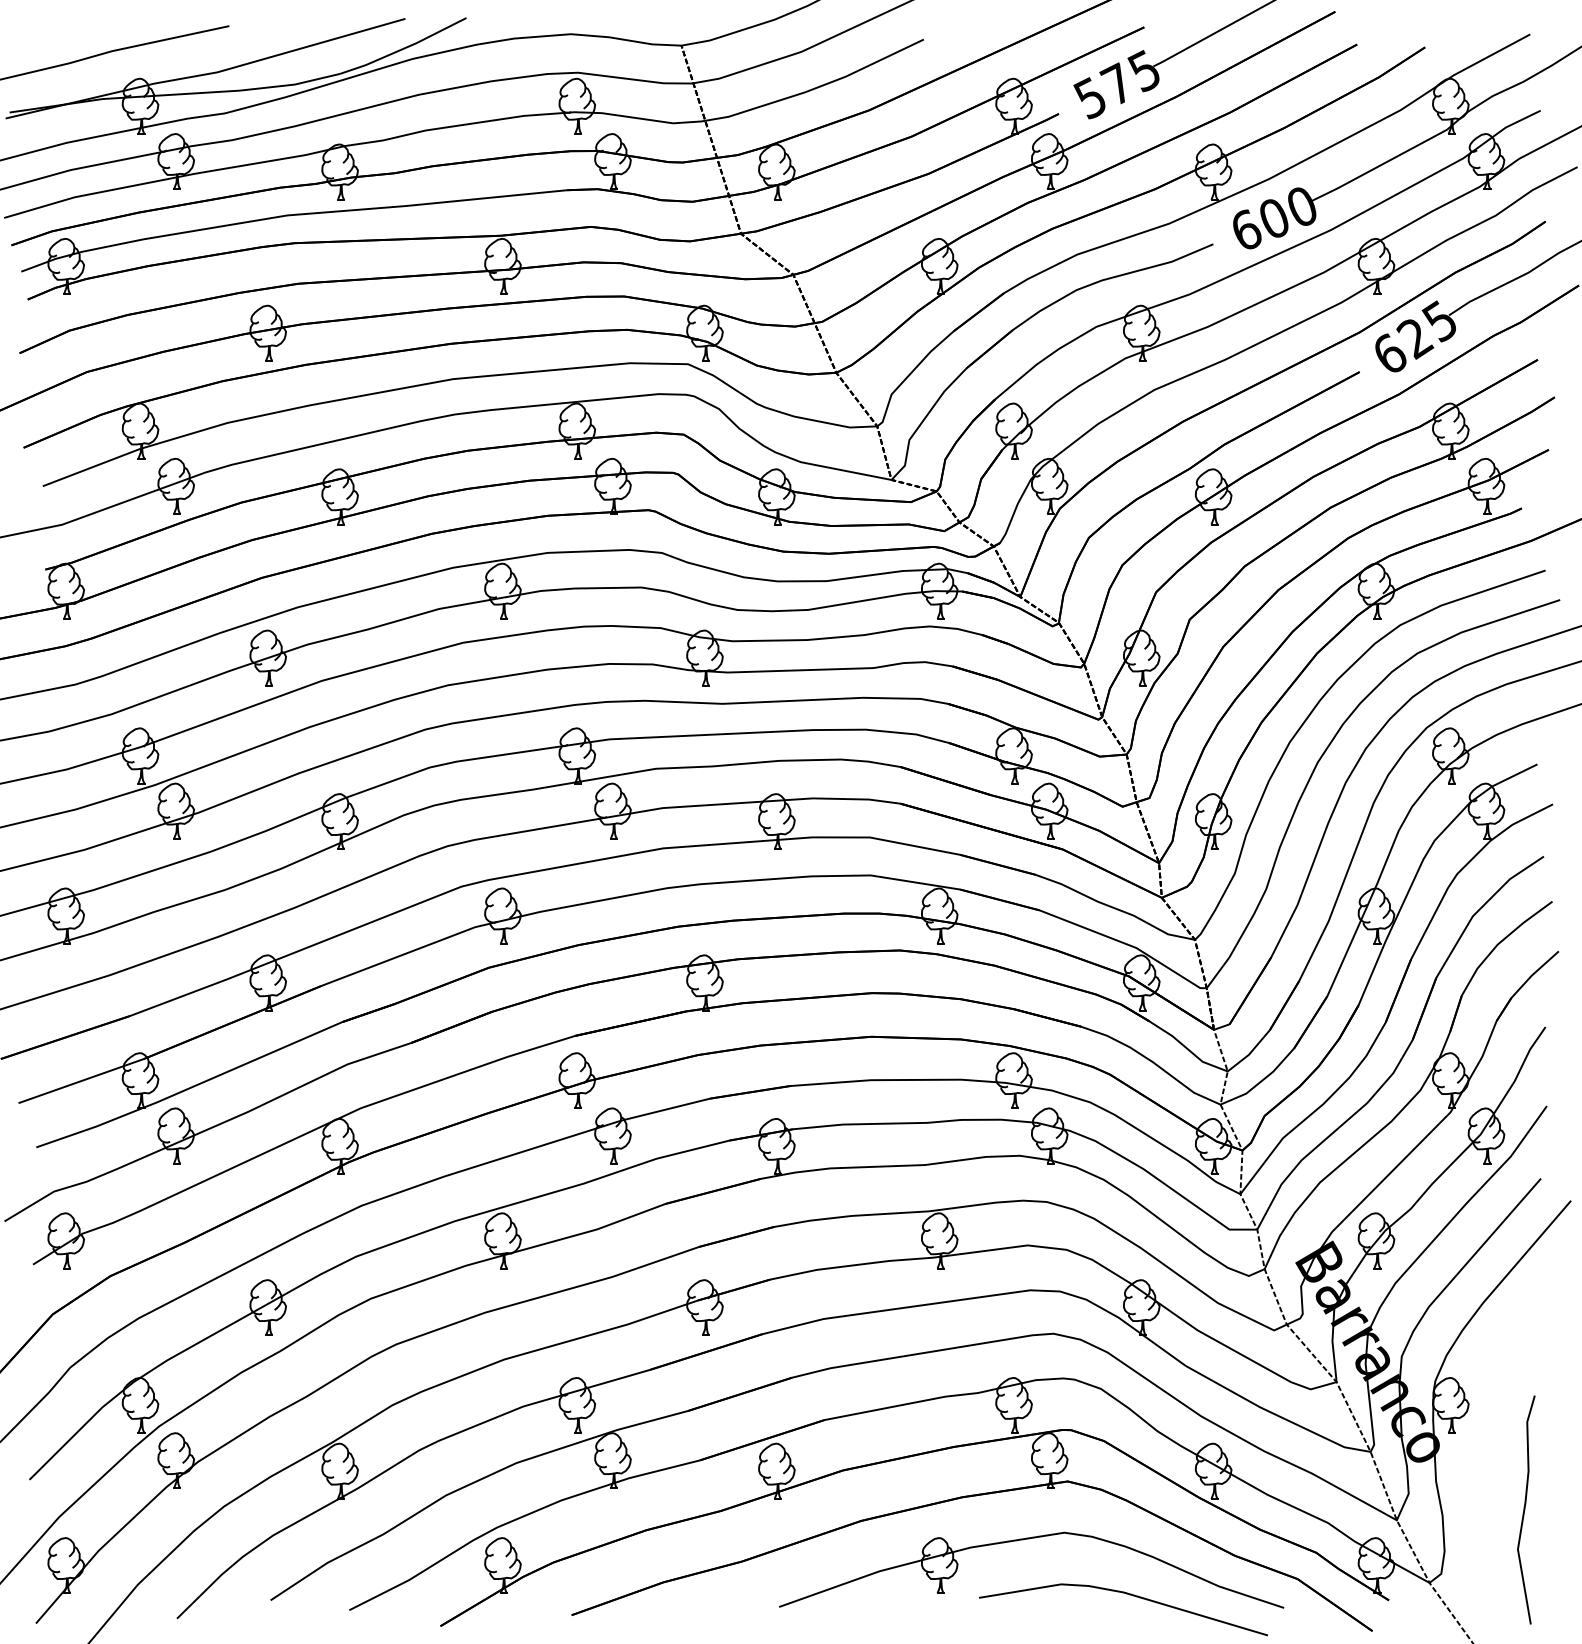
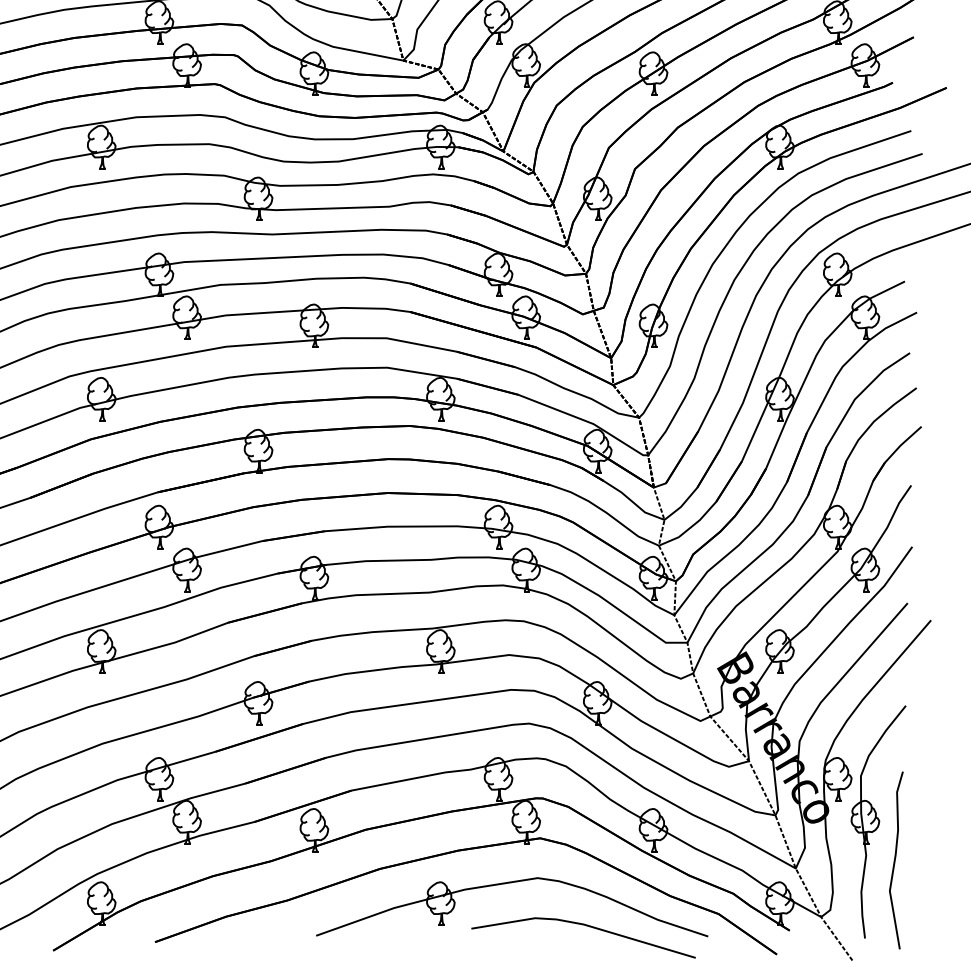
part: (1503, 1460) -> (878, 822), added

